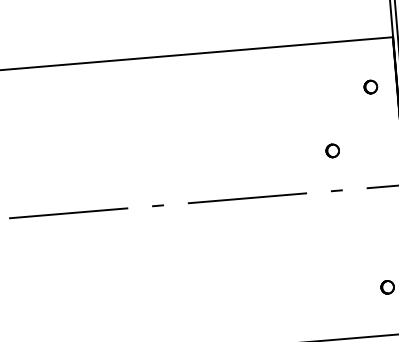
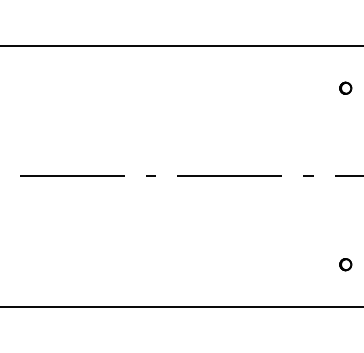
part: (332, 150) -> (307, 140), removed

